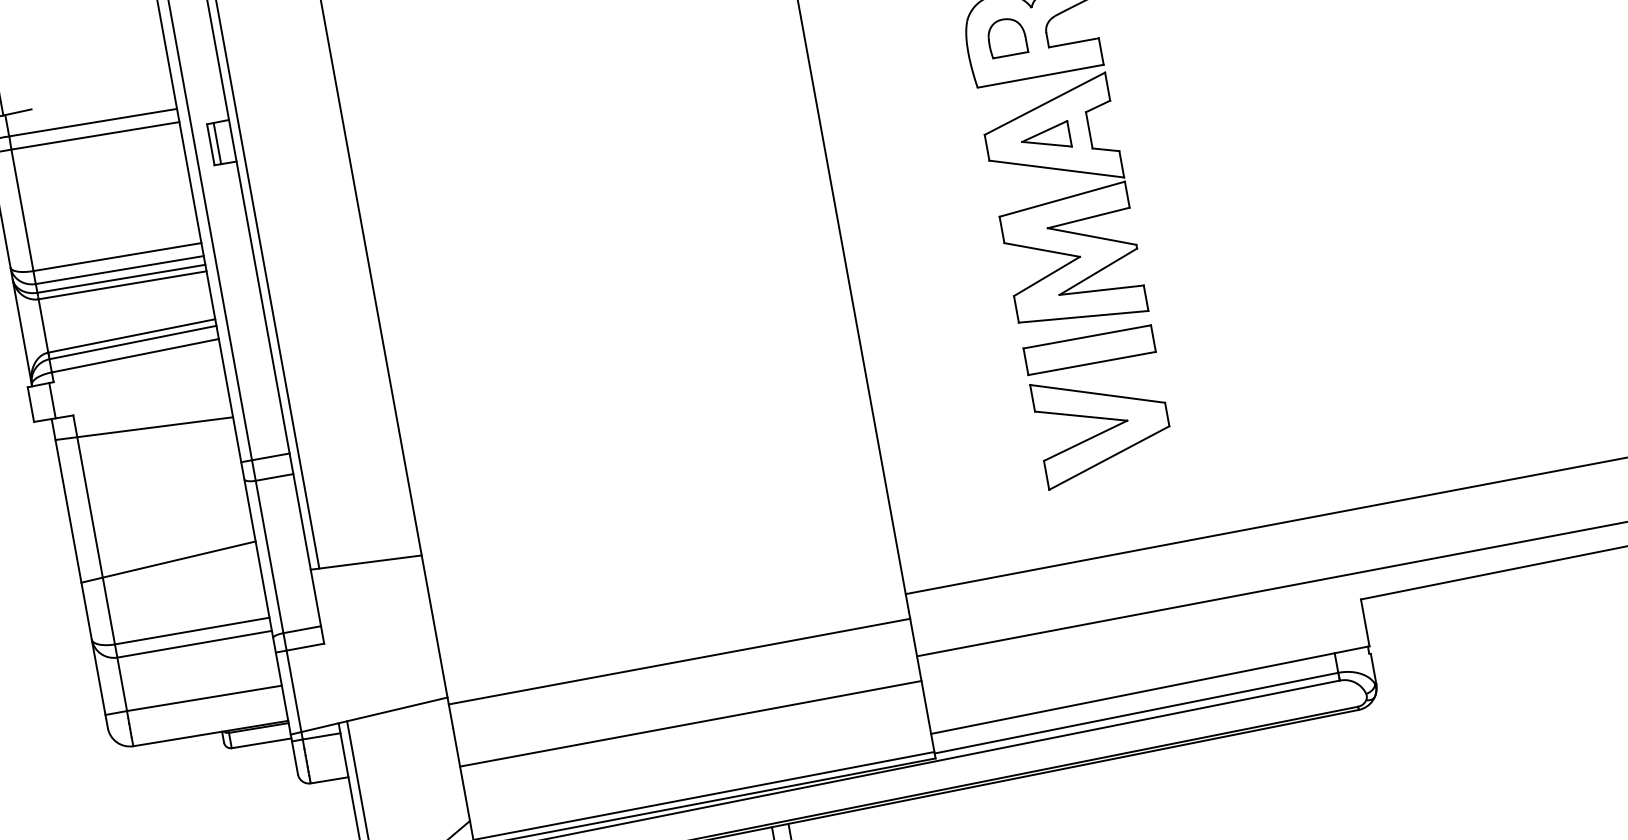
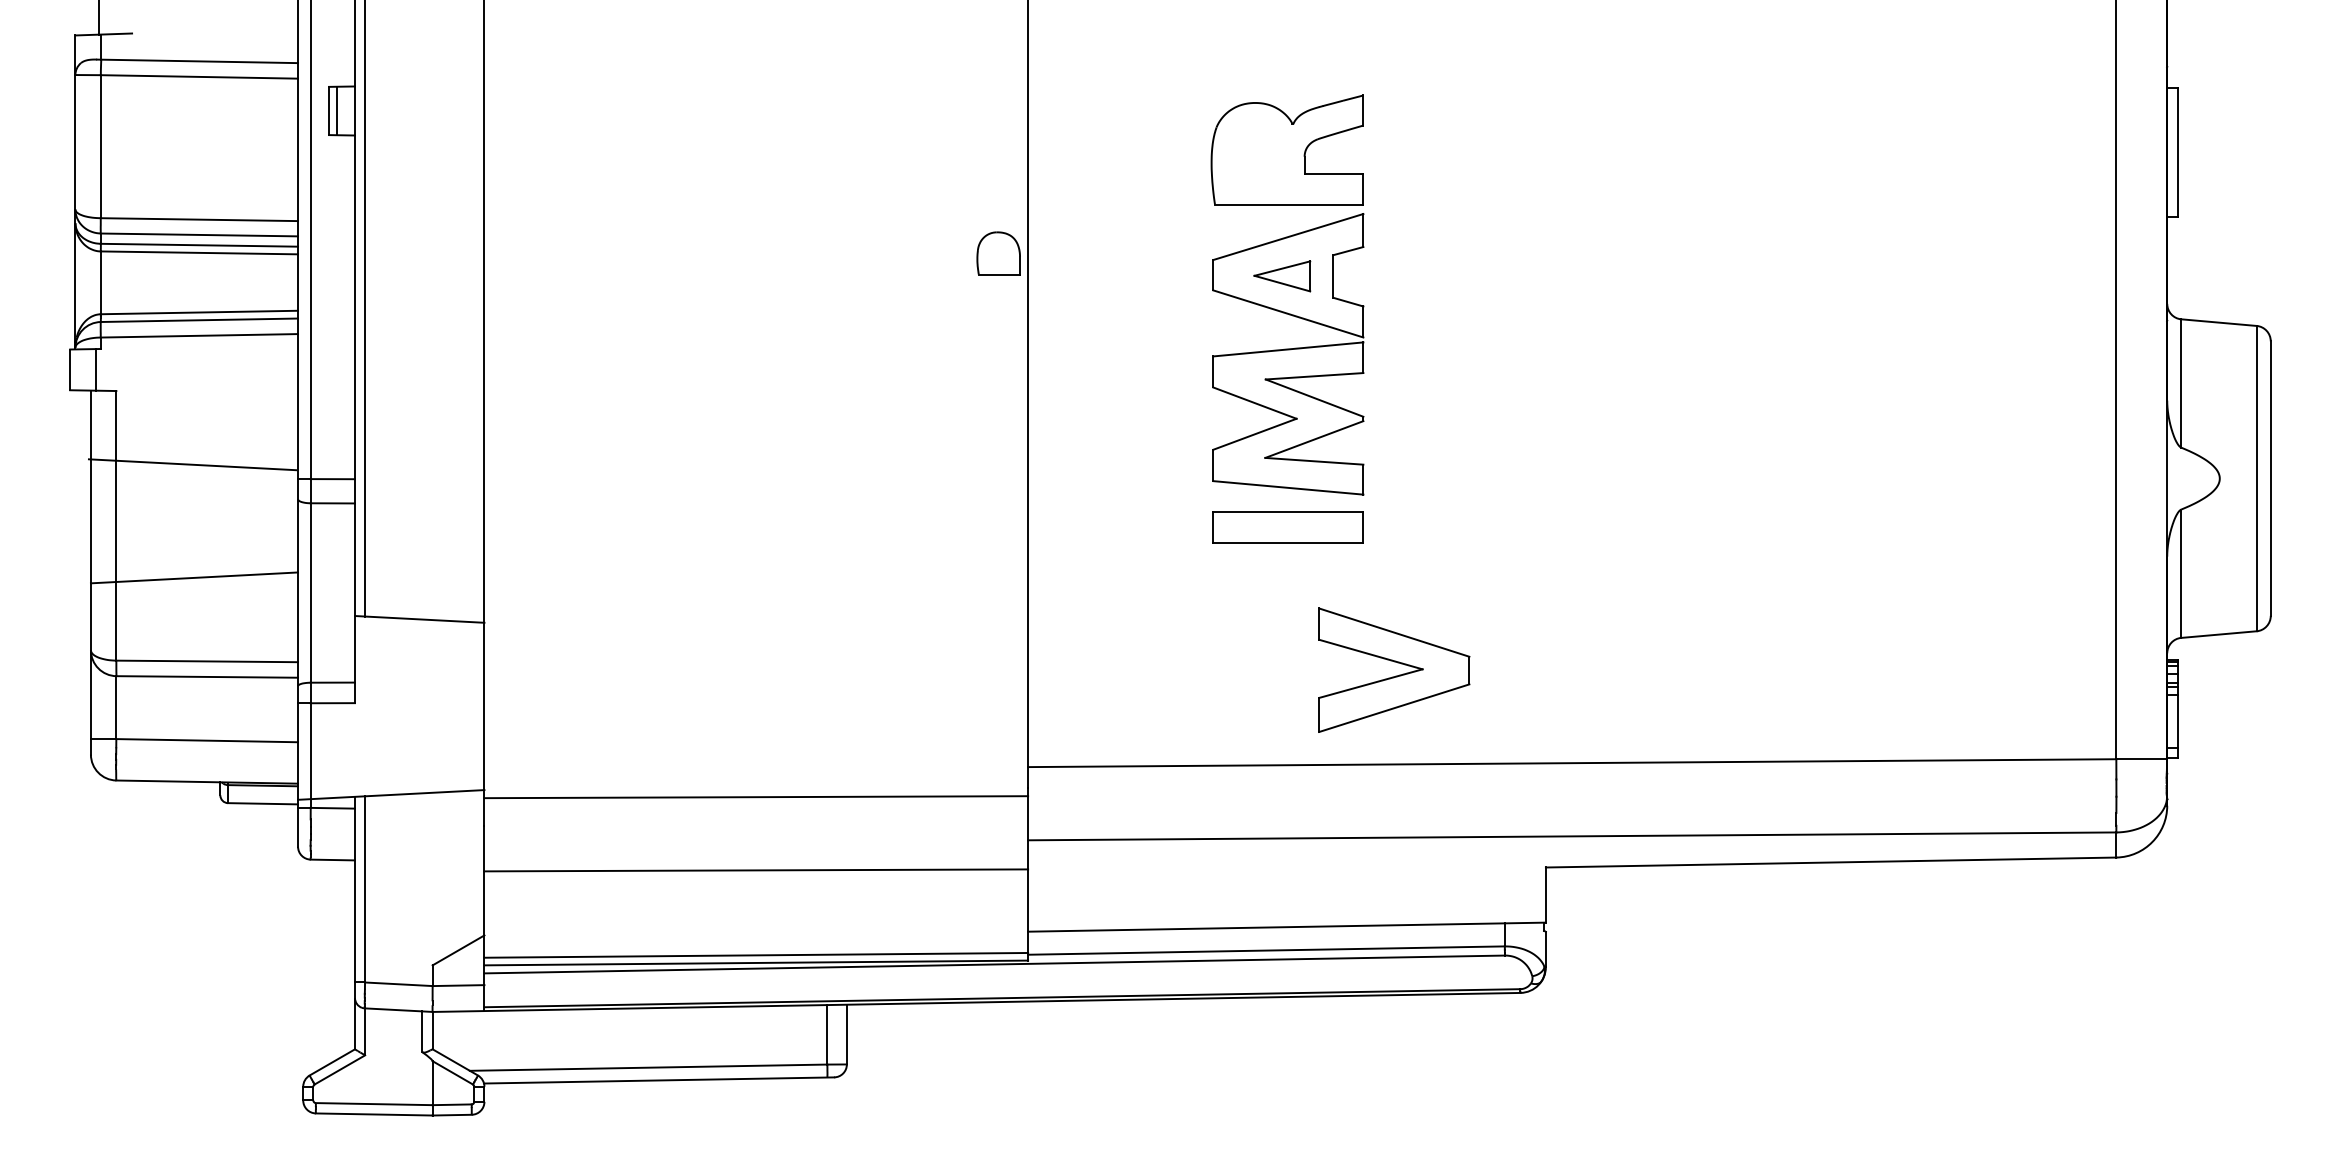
part: (1006, 37) -> (998, 253), moved
line: (144, 428) -> (192, 464), moved
part: (1105, 430) -> (1395, 675), moved

